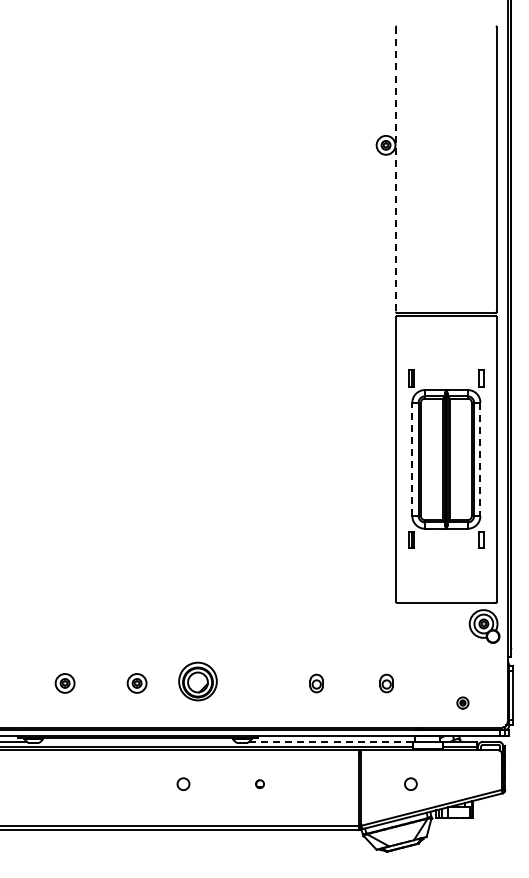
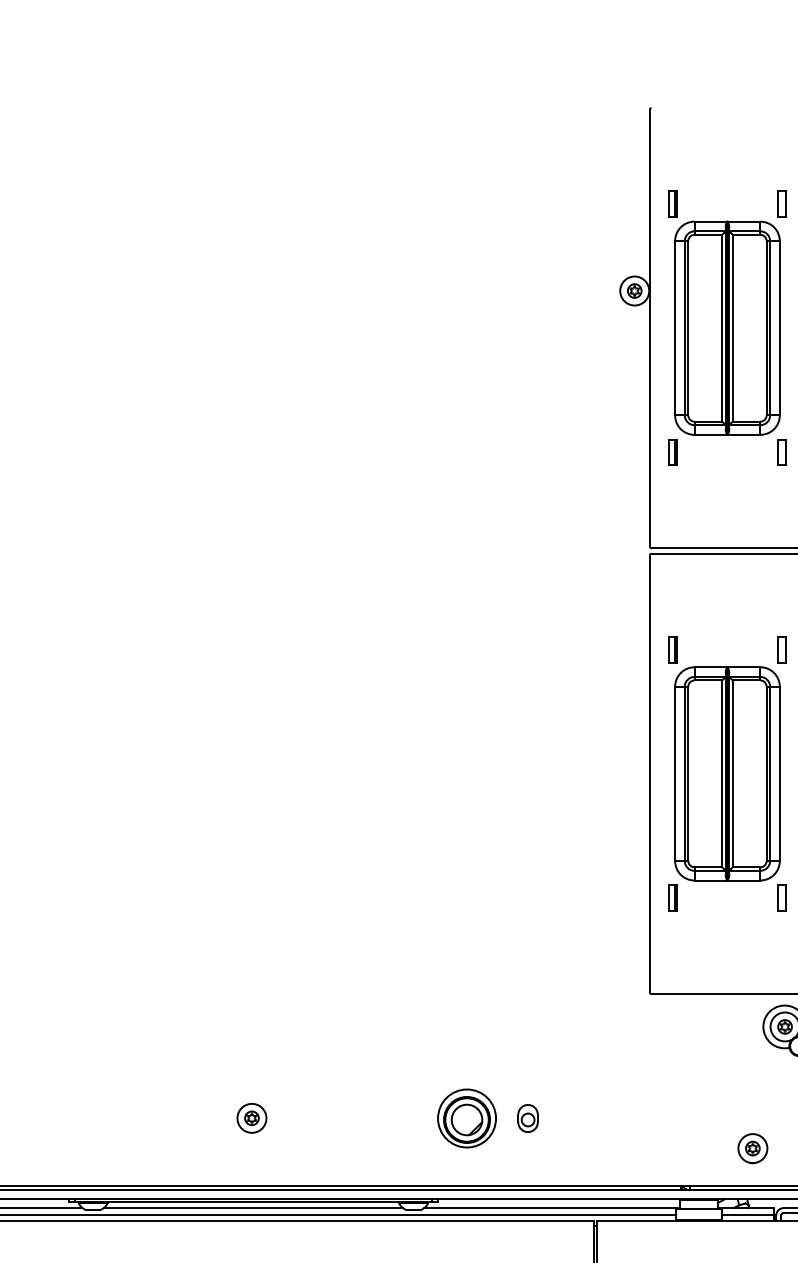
part: (446, 169) -> (727, 328), added
line: (395, 170) -> (649, 329), dashed -> solid
line: (412, 459) -> (675, 774), dashed -> solid
line: (480, 459) -> (779, 774), dashed -> solid
part: (197, 681) -> (466, 1118), moved
part: (64, 683) -> (140, 1118), removed
part: (386, 683) -> (635, 1118), removed
part: (462, 702) -> (752, 1147), size x1.67
line: (137, 741) -> (252, 1207), added
line: (332, 741) -> (552, 1207), dashed -> solid

